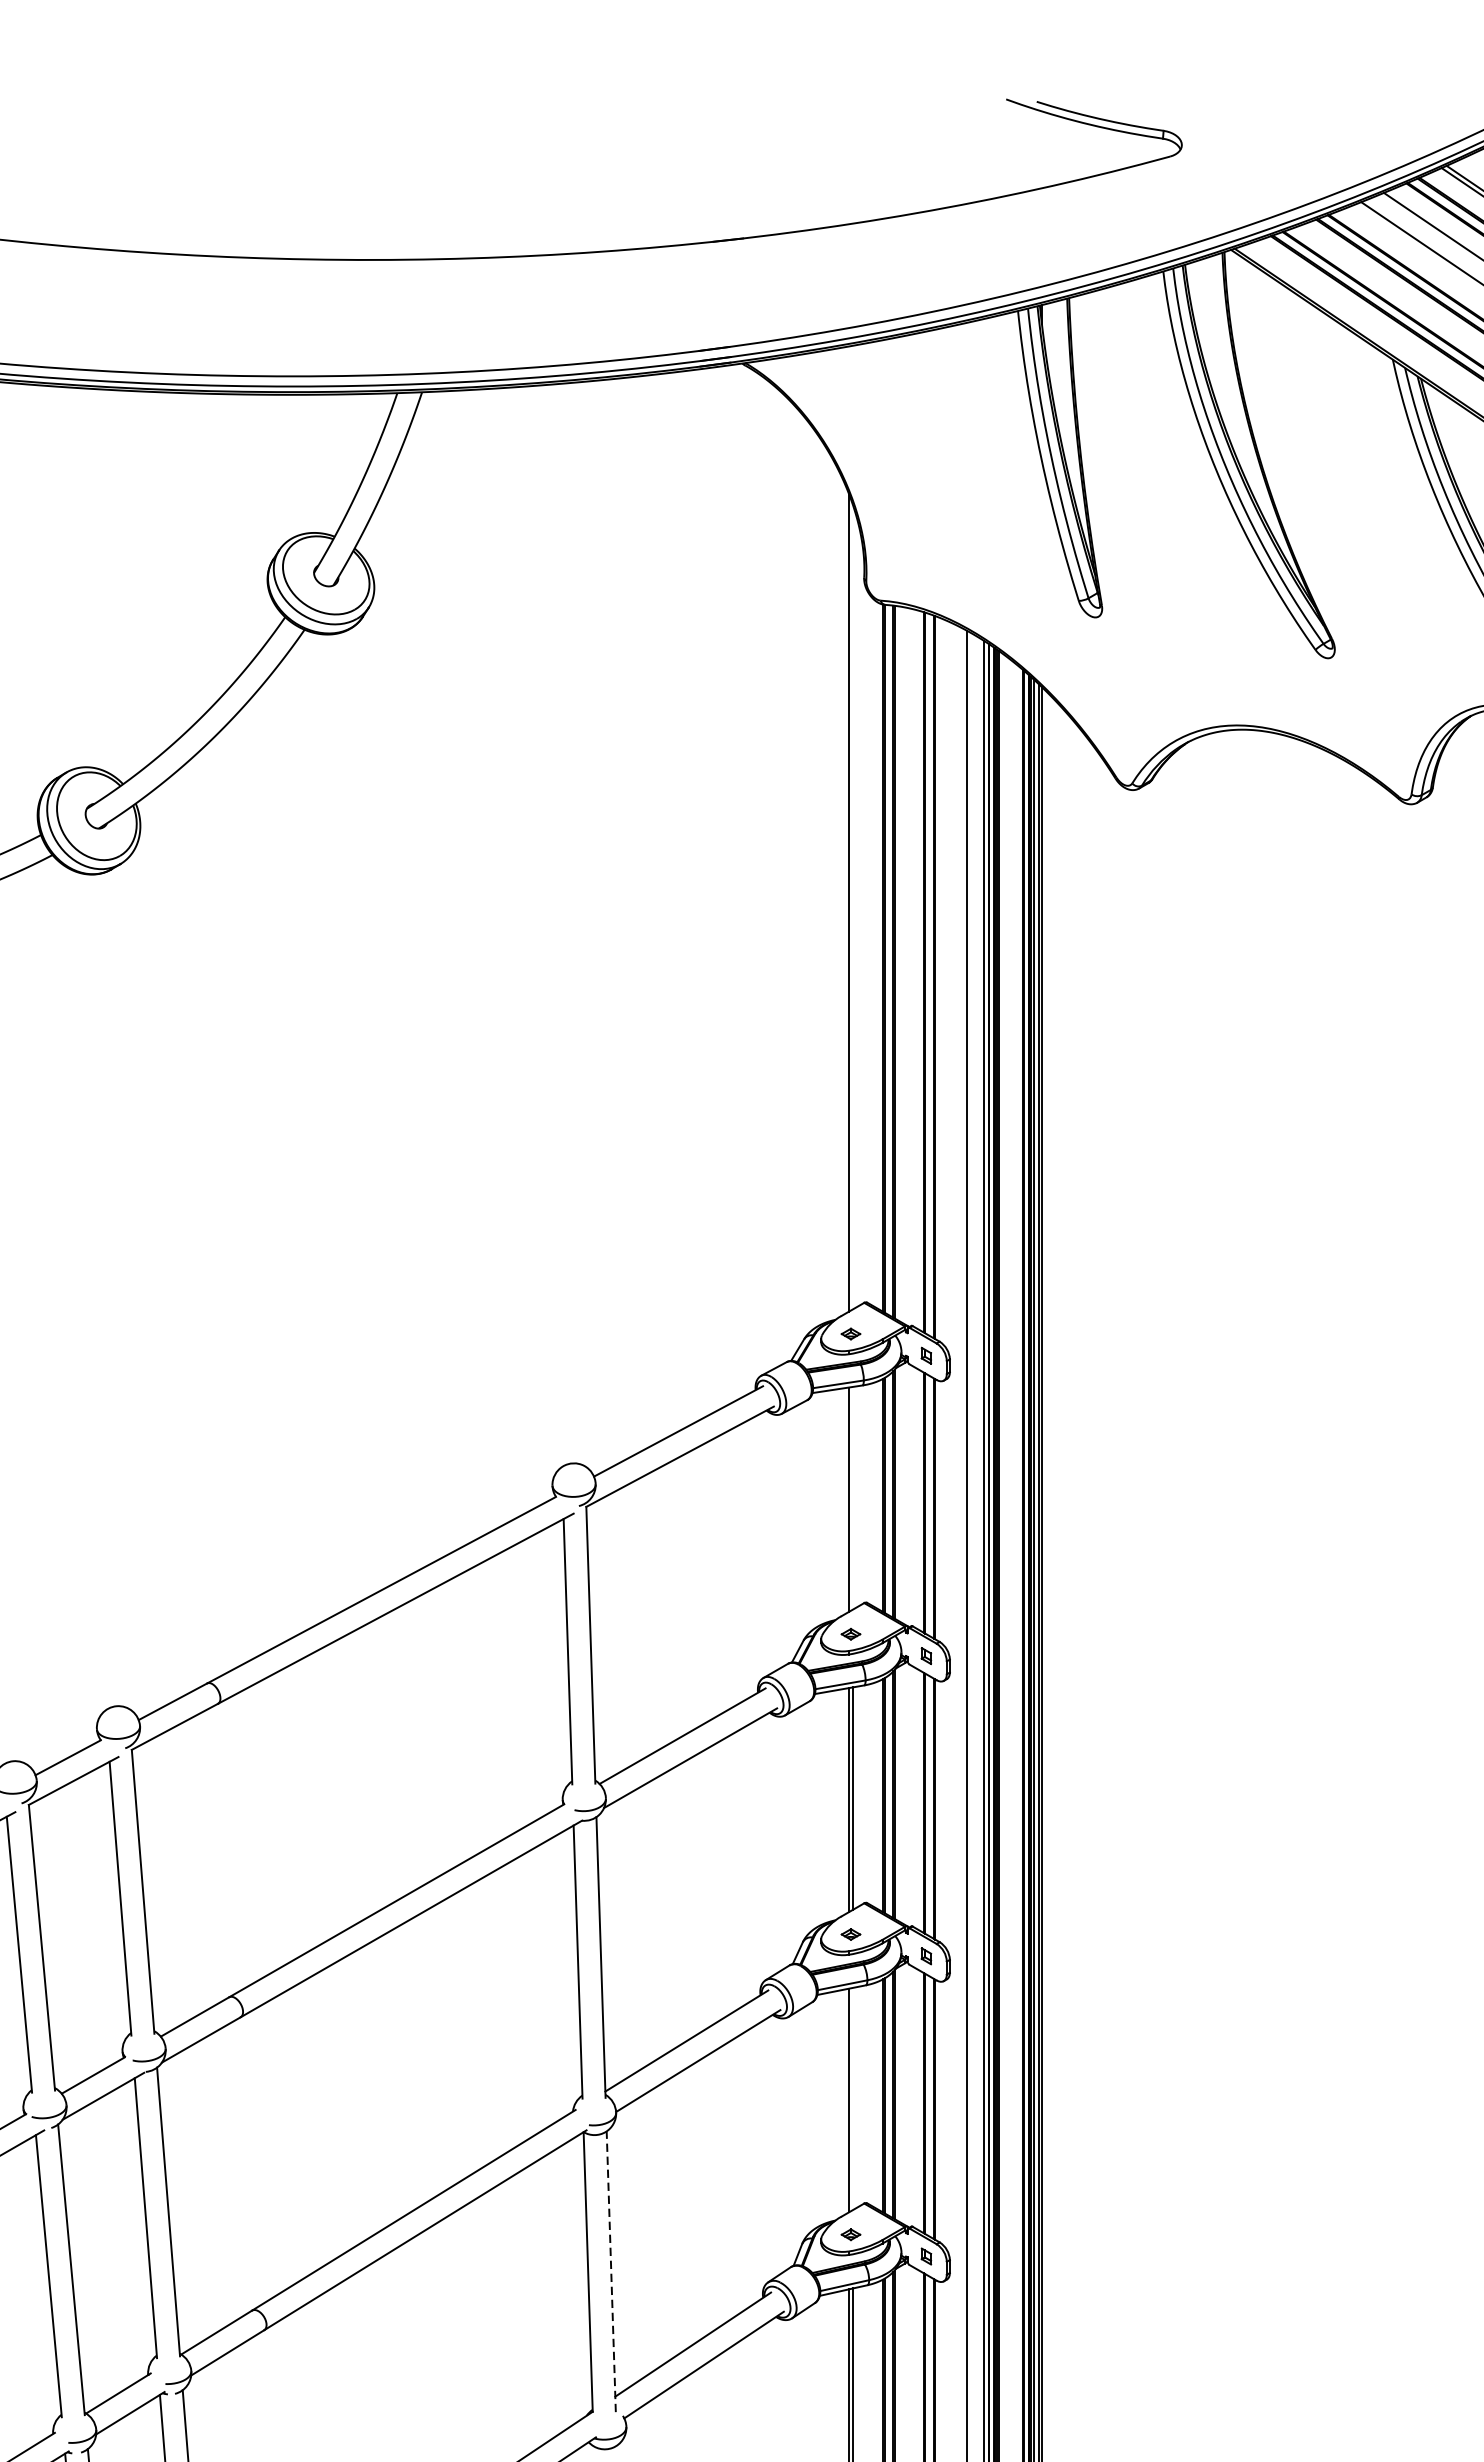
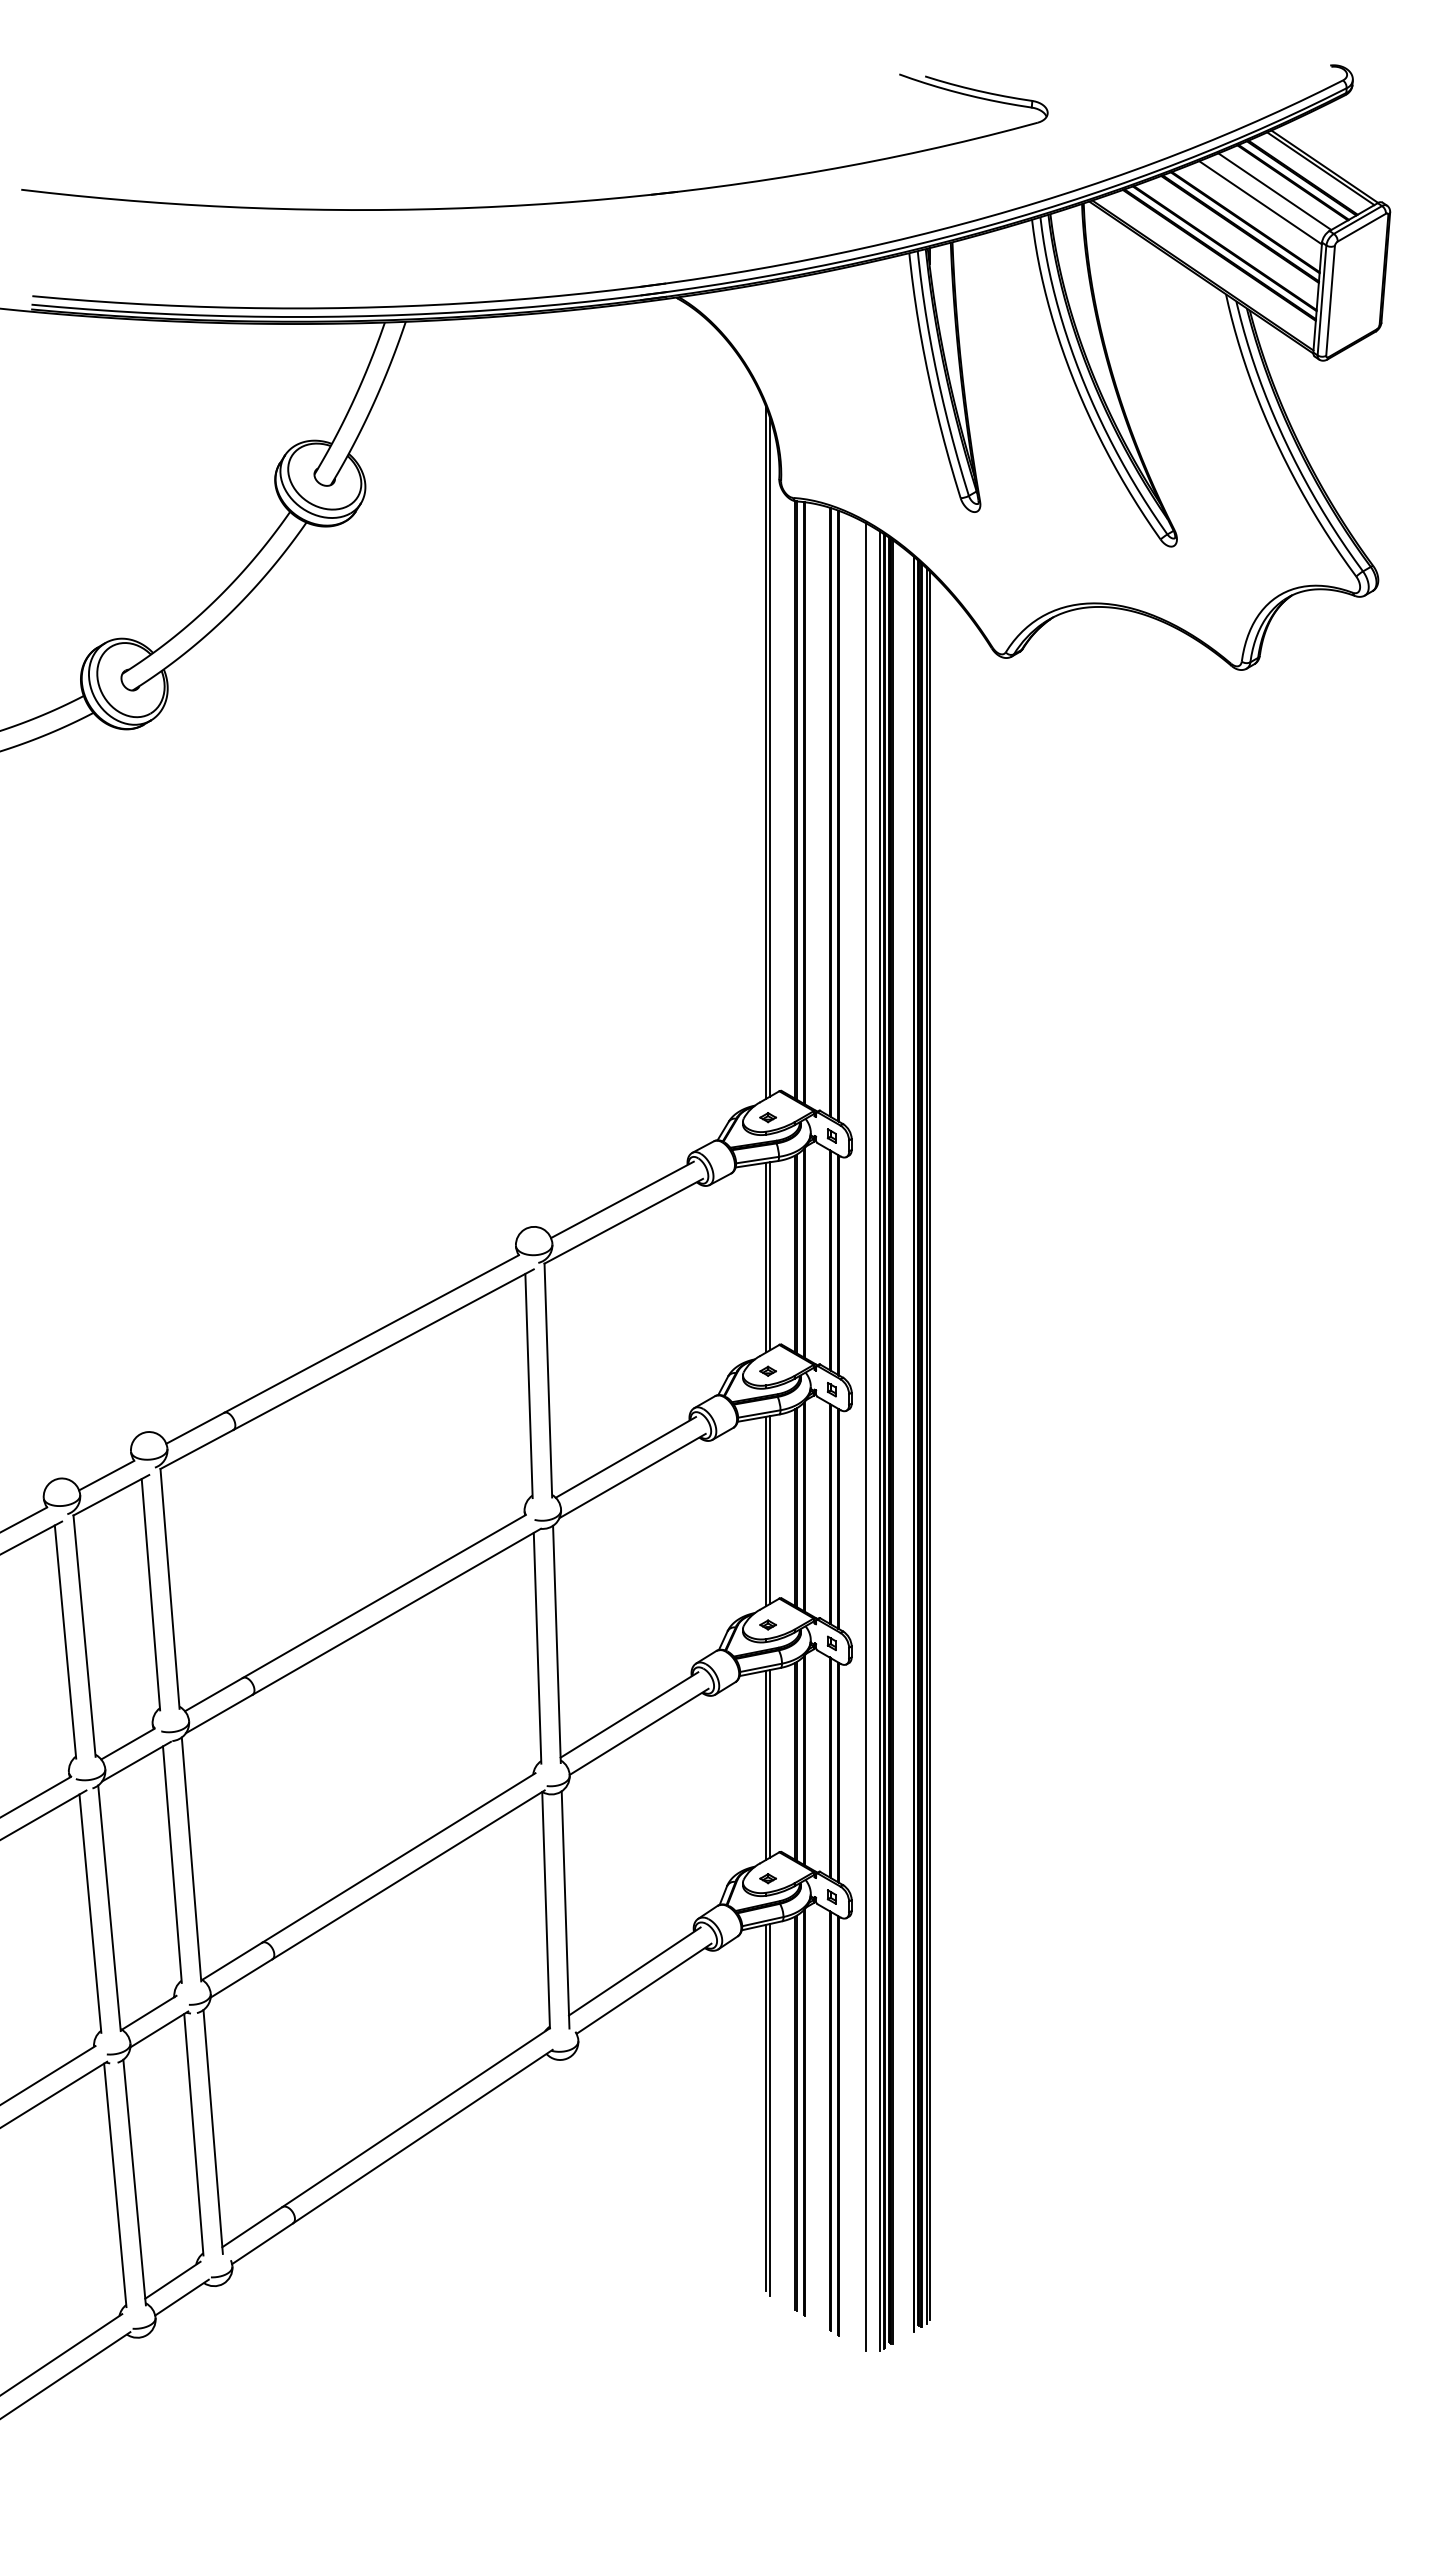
line: (852, 906) -> (769, 756), added
line: (852, 1498) -> (769, 1256), added
line: (852, 2098) -> (769, 1763), added
line: (611, 2271) -> (565, 1909), dashed -> solid

